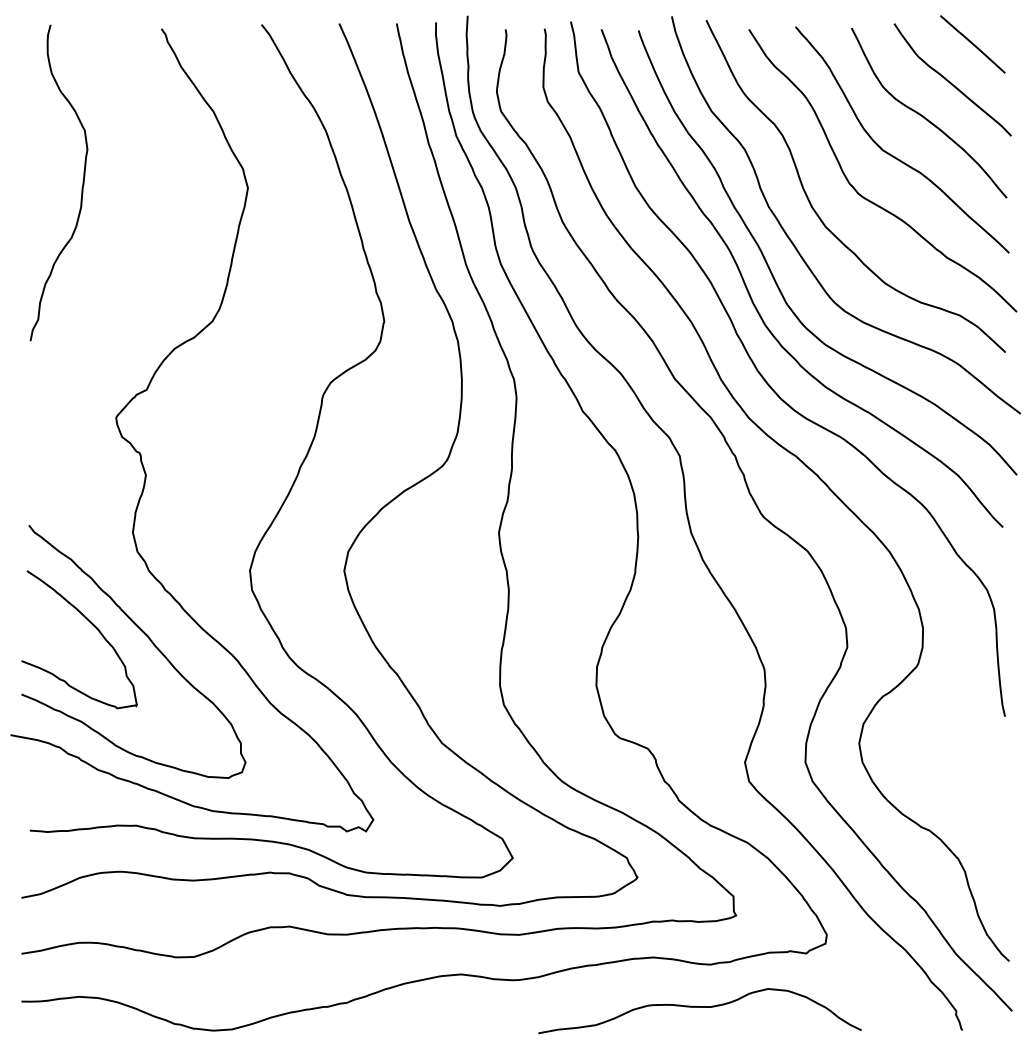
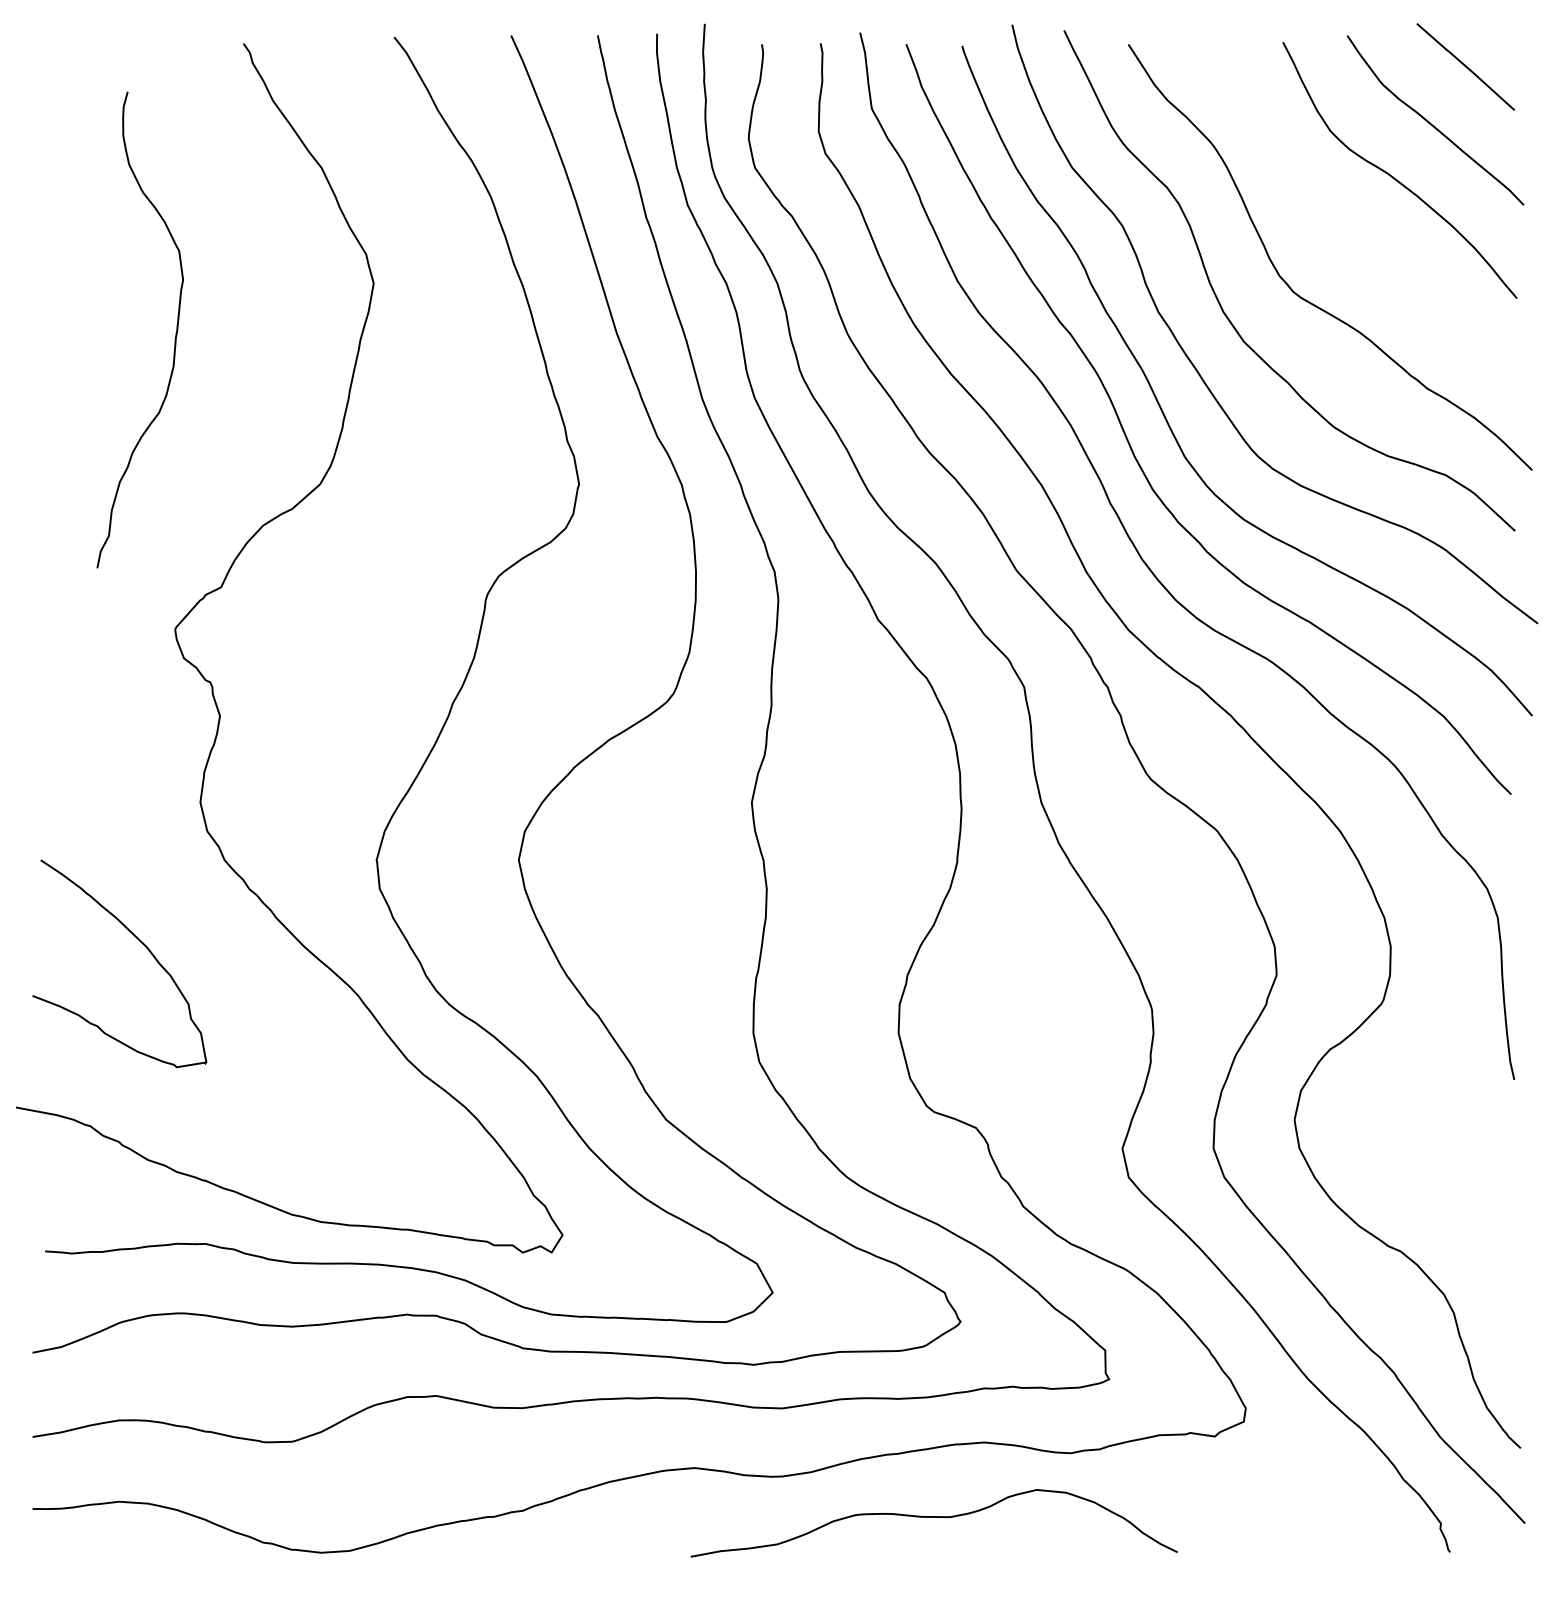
curve: (893, 155) -> (1346, 234), removed
curve: (81, 187) -> (174, 336), moved
curve: (149, 640) -> (225, 964), removed
curve: (699, 1007) -> (933, 1517), moved

